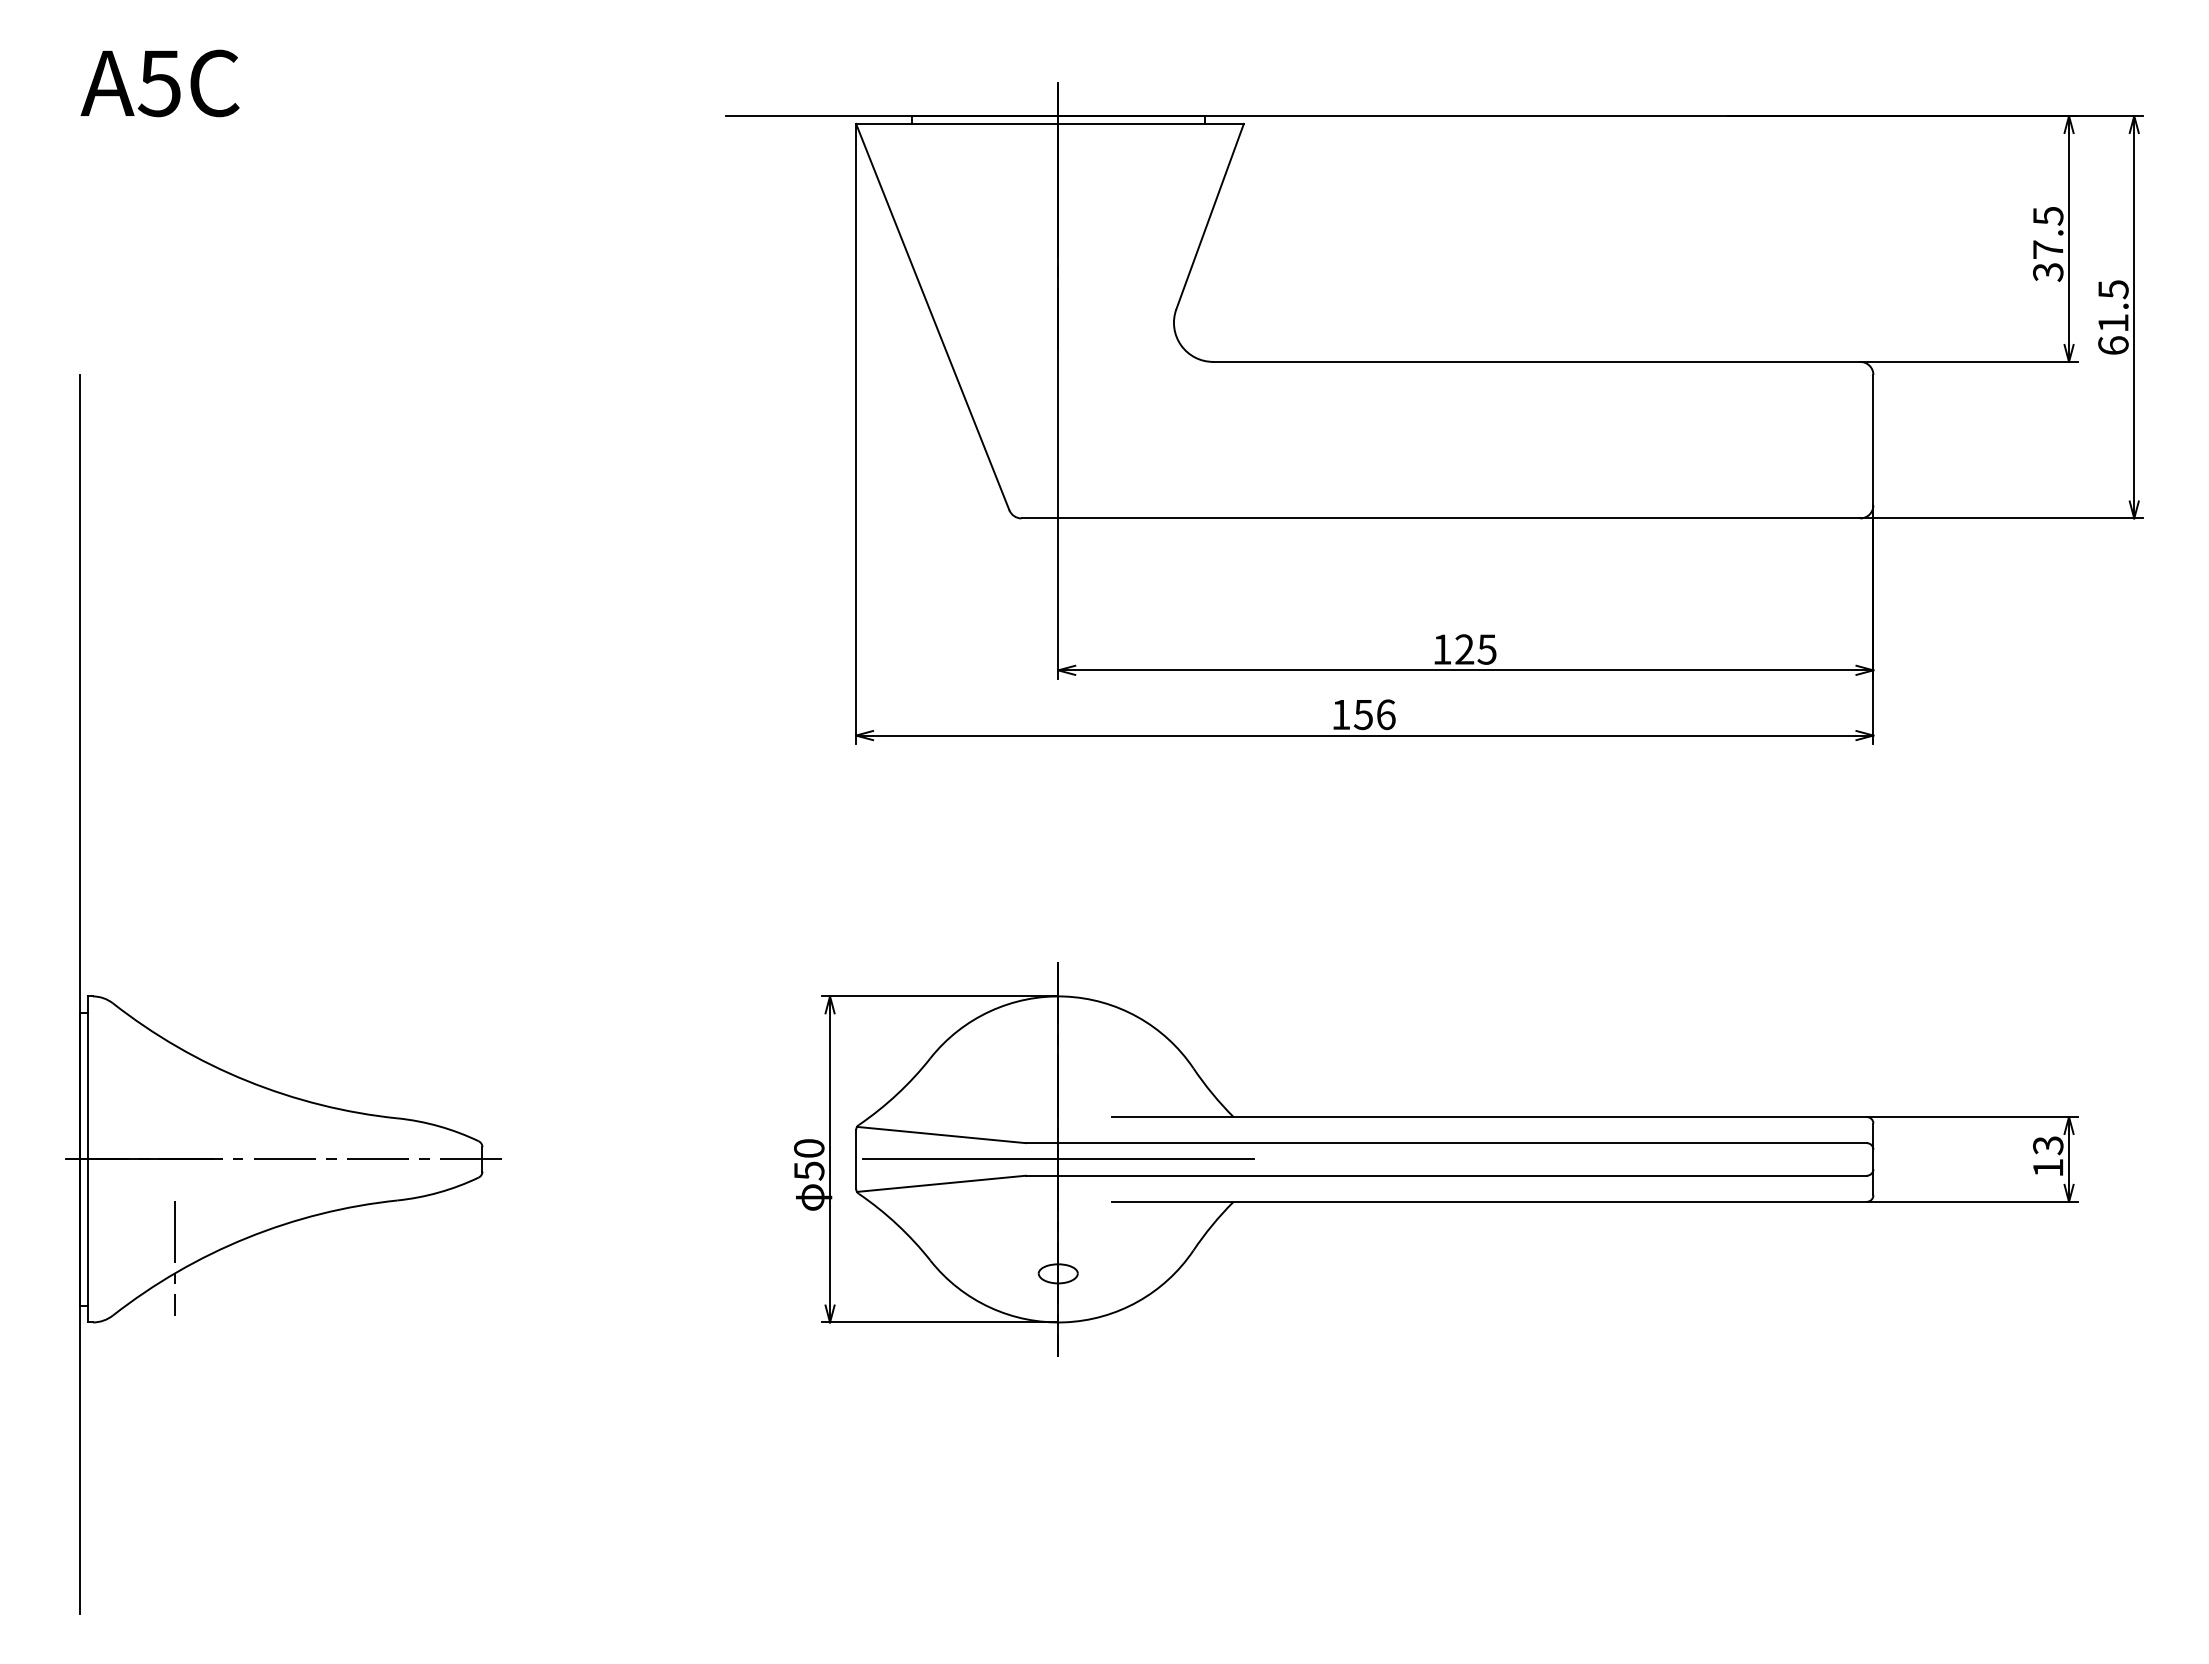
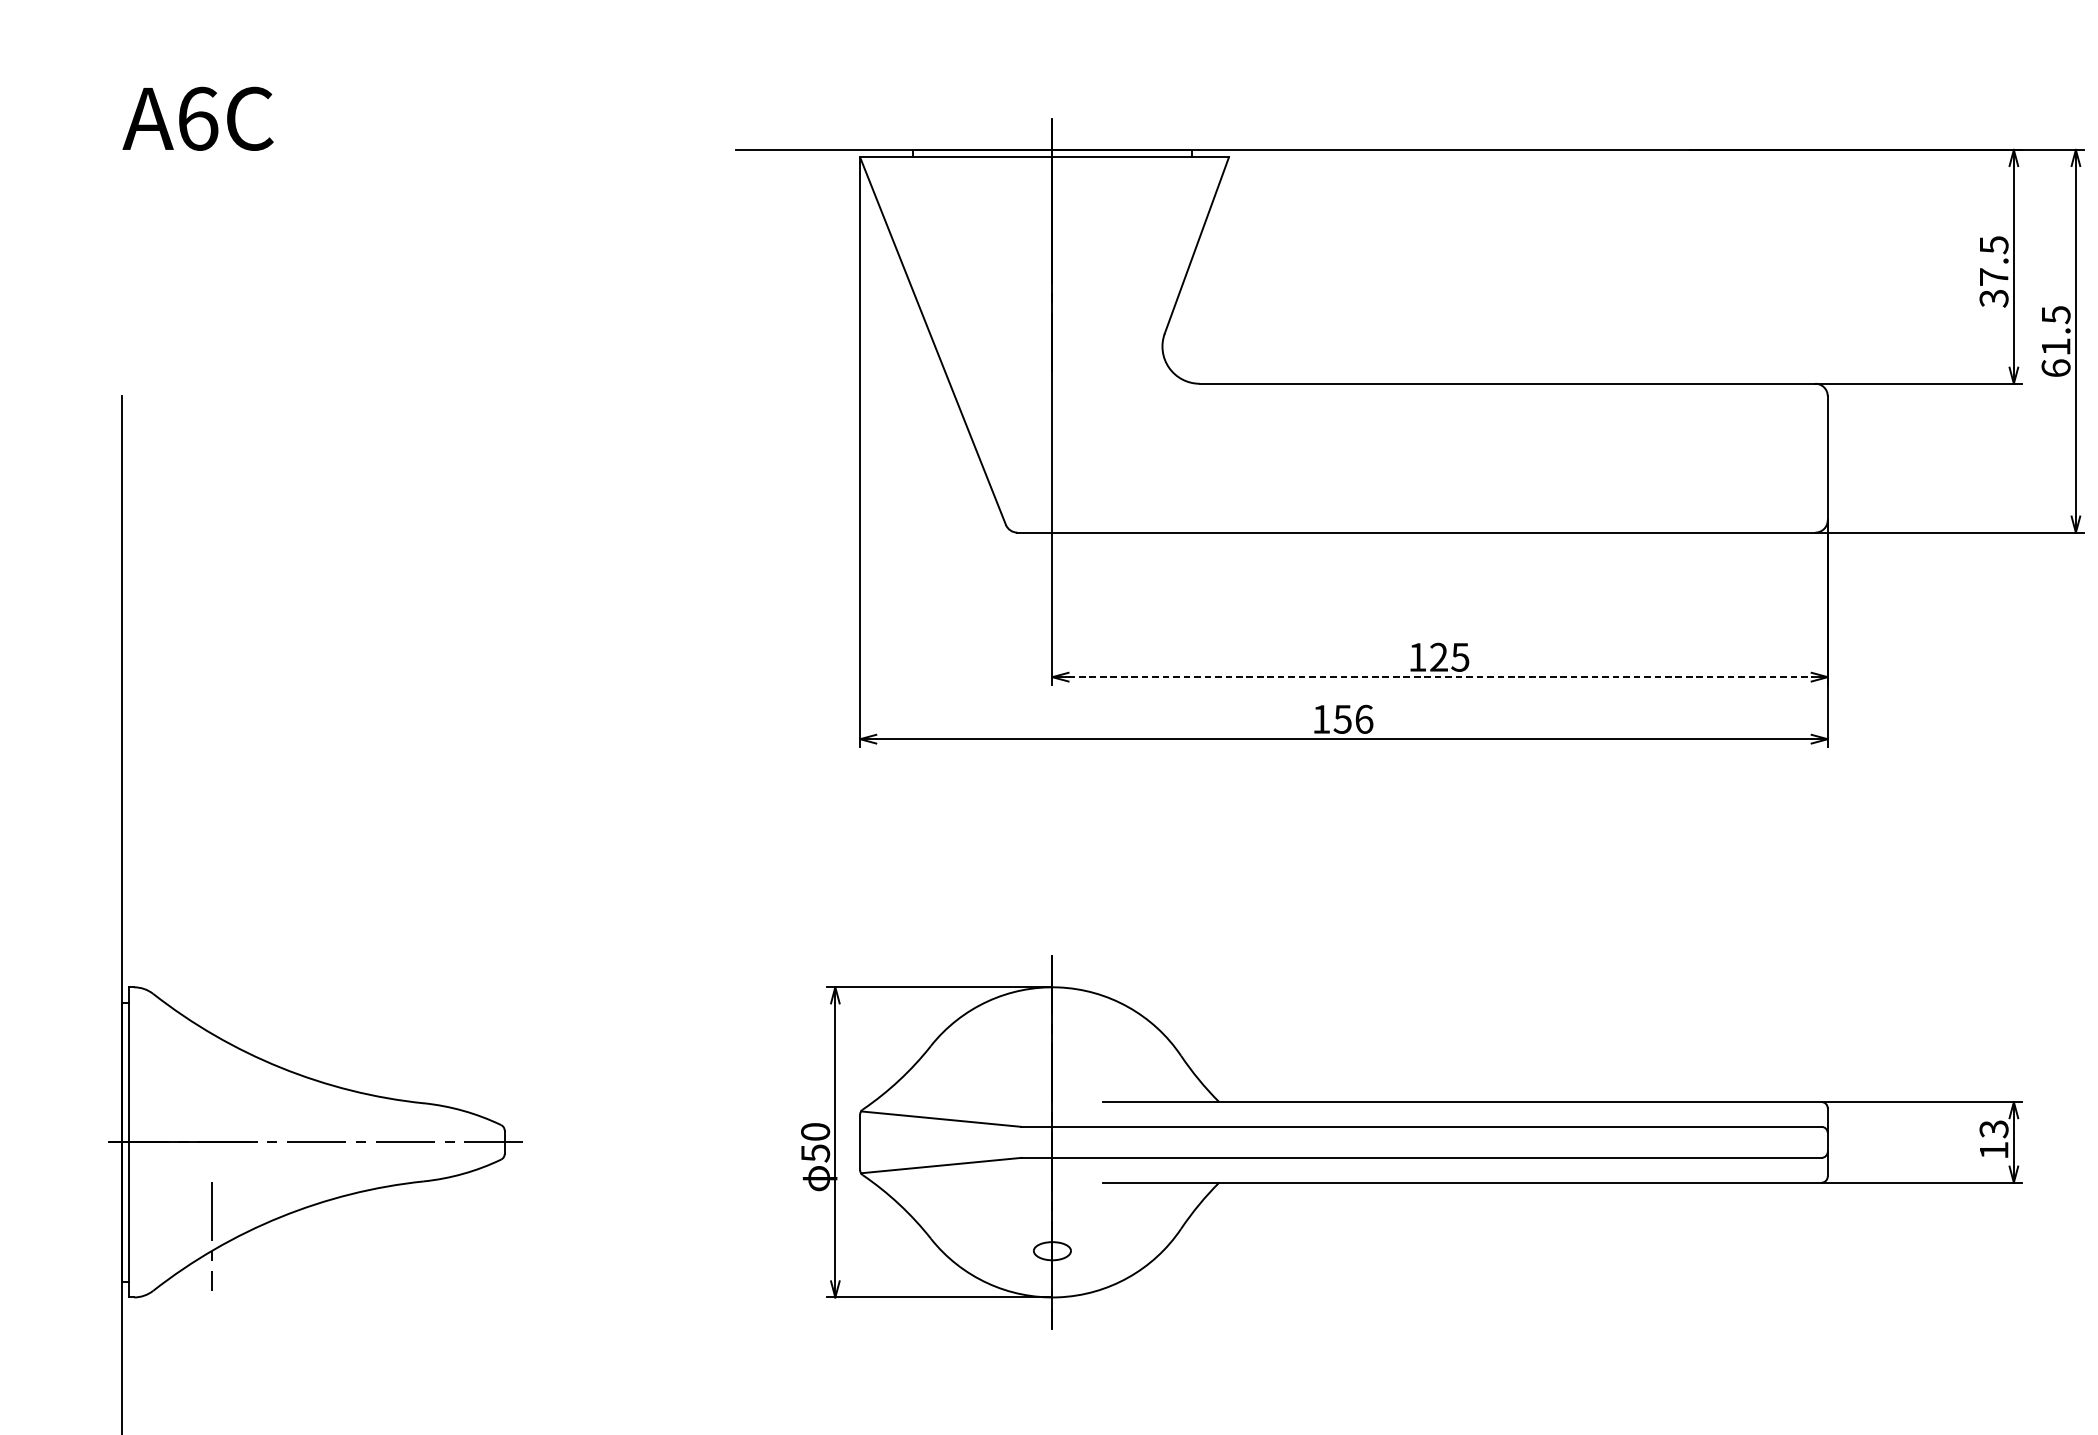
text: (159, 83) -> (197, 118), A5C -> A6C
line: (1465, 670) -> (1439, 677), solid -> dashed
line: (1057, 1159) -> (1051, 1142), removed

